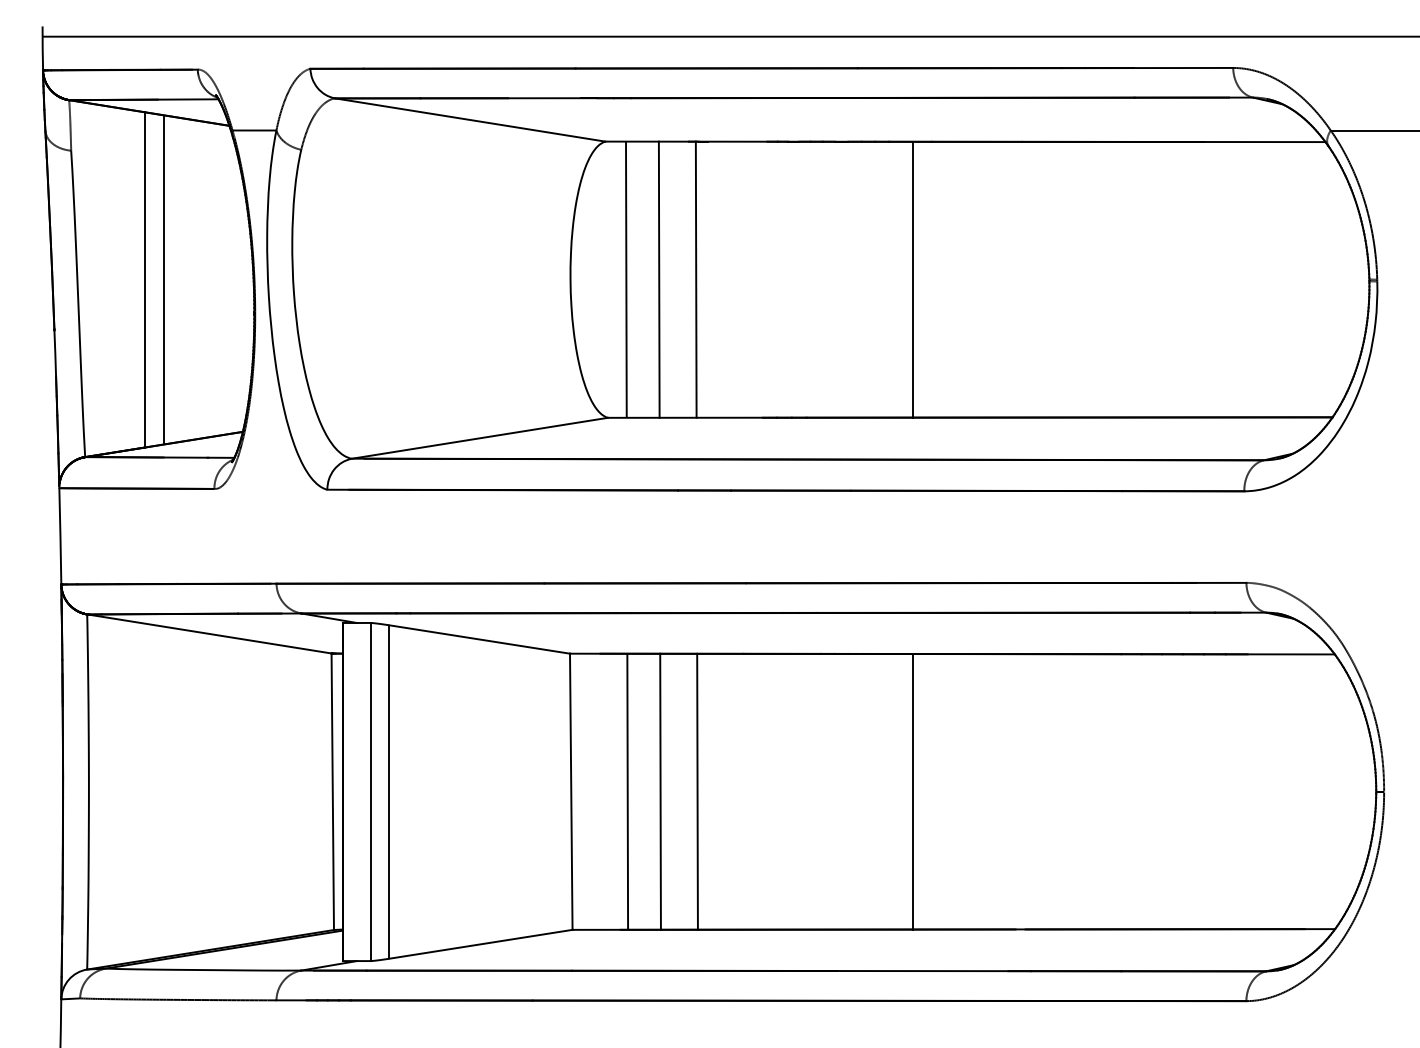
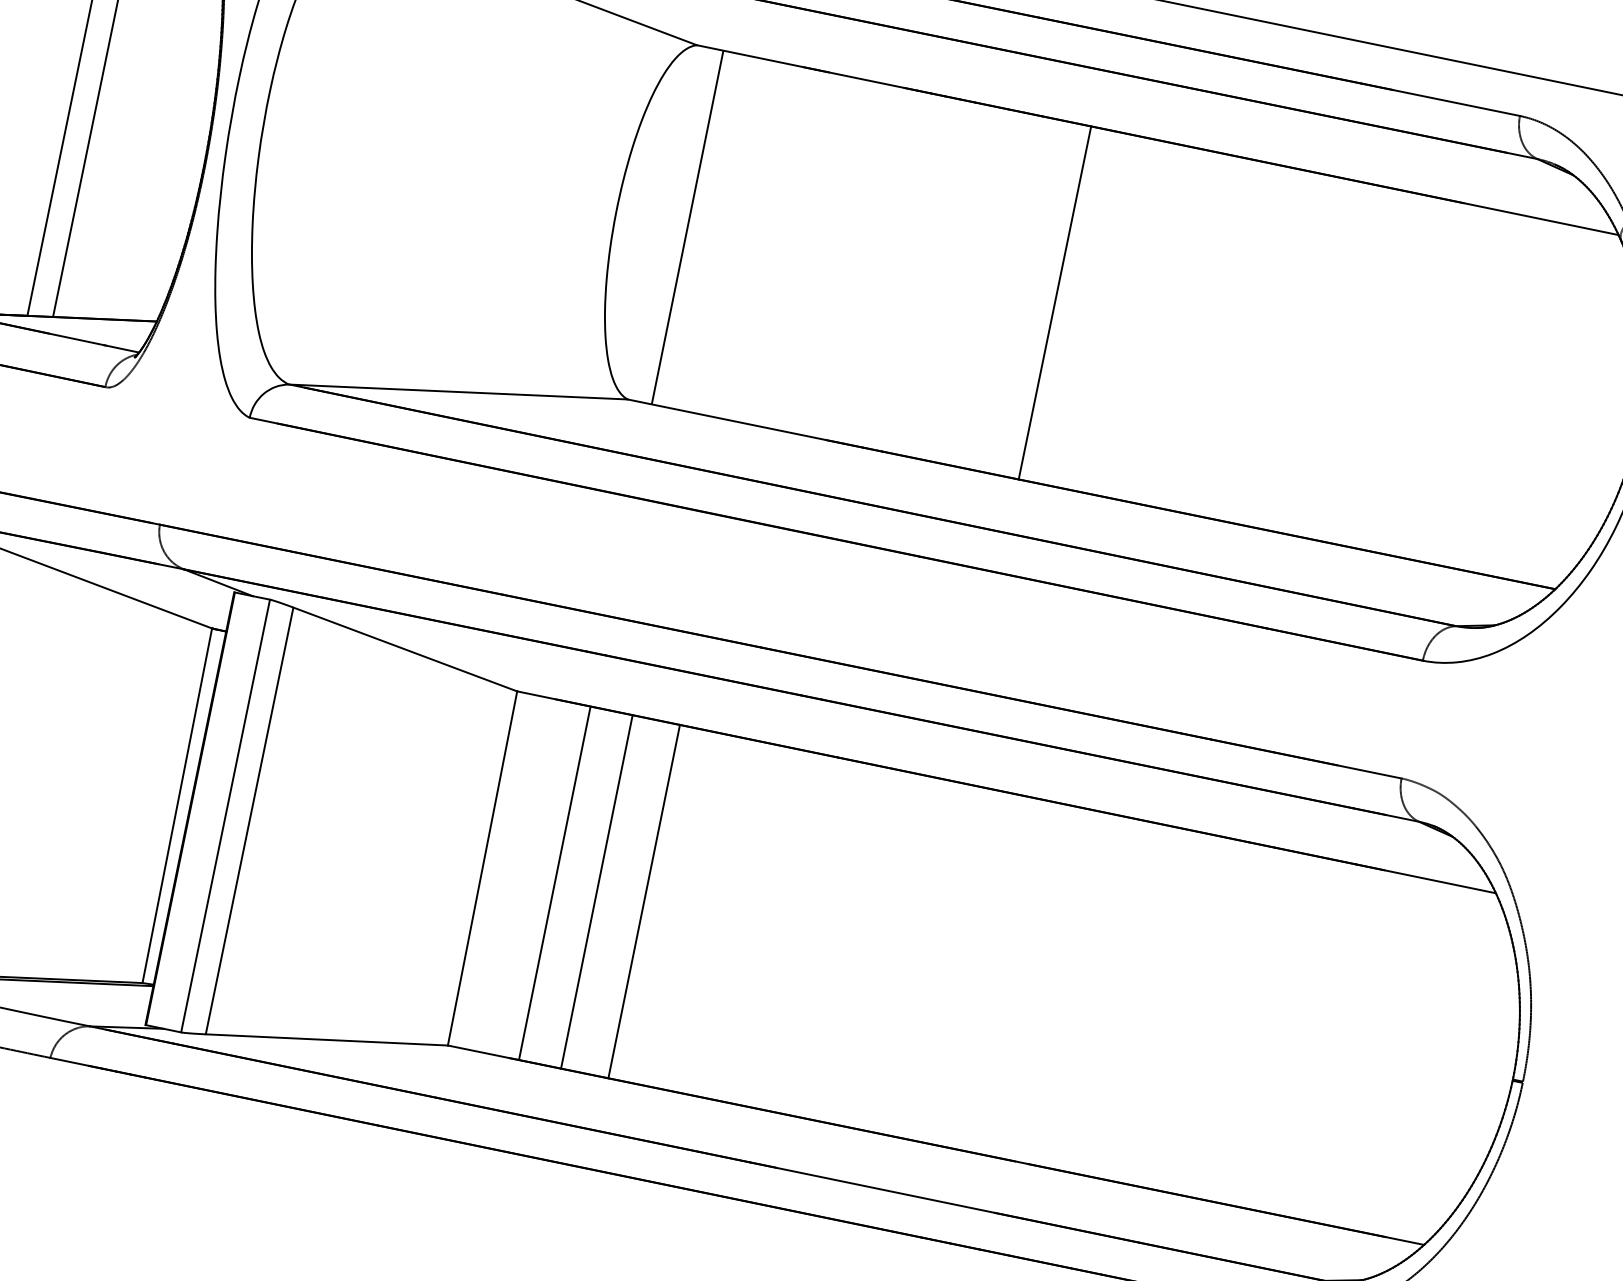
line: (658, 279) -> (728, 235), removed
line: (695, 279) -> (776, 245), removed
line: (913, 791) -> (920, 958), removed

